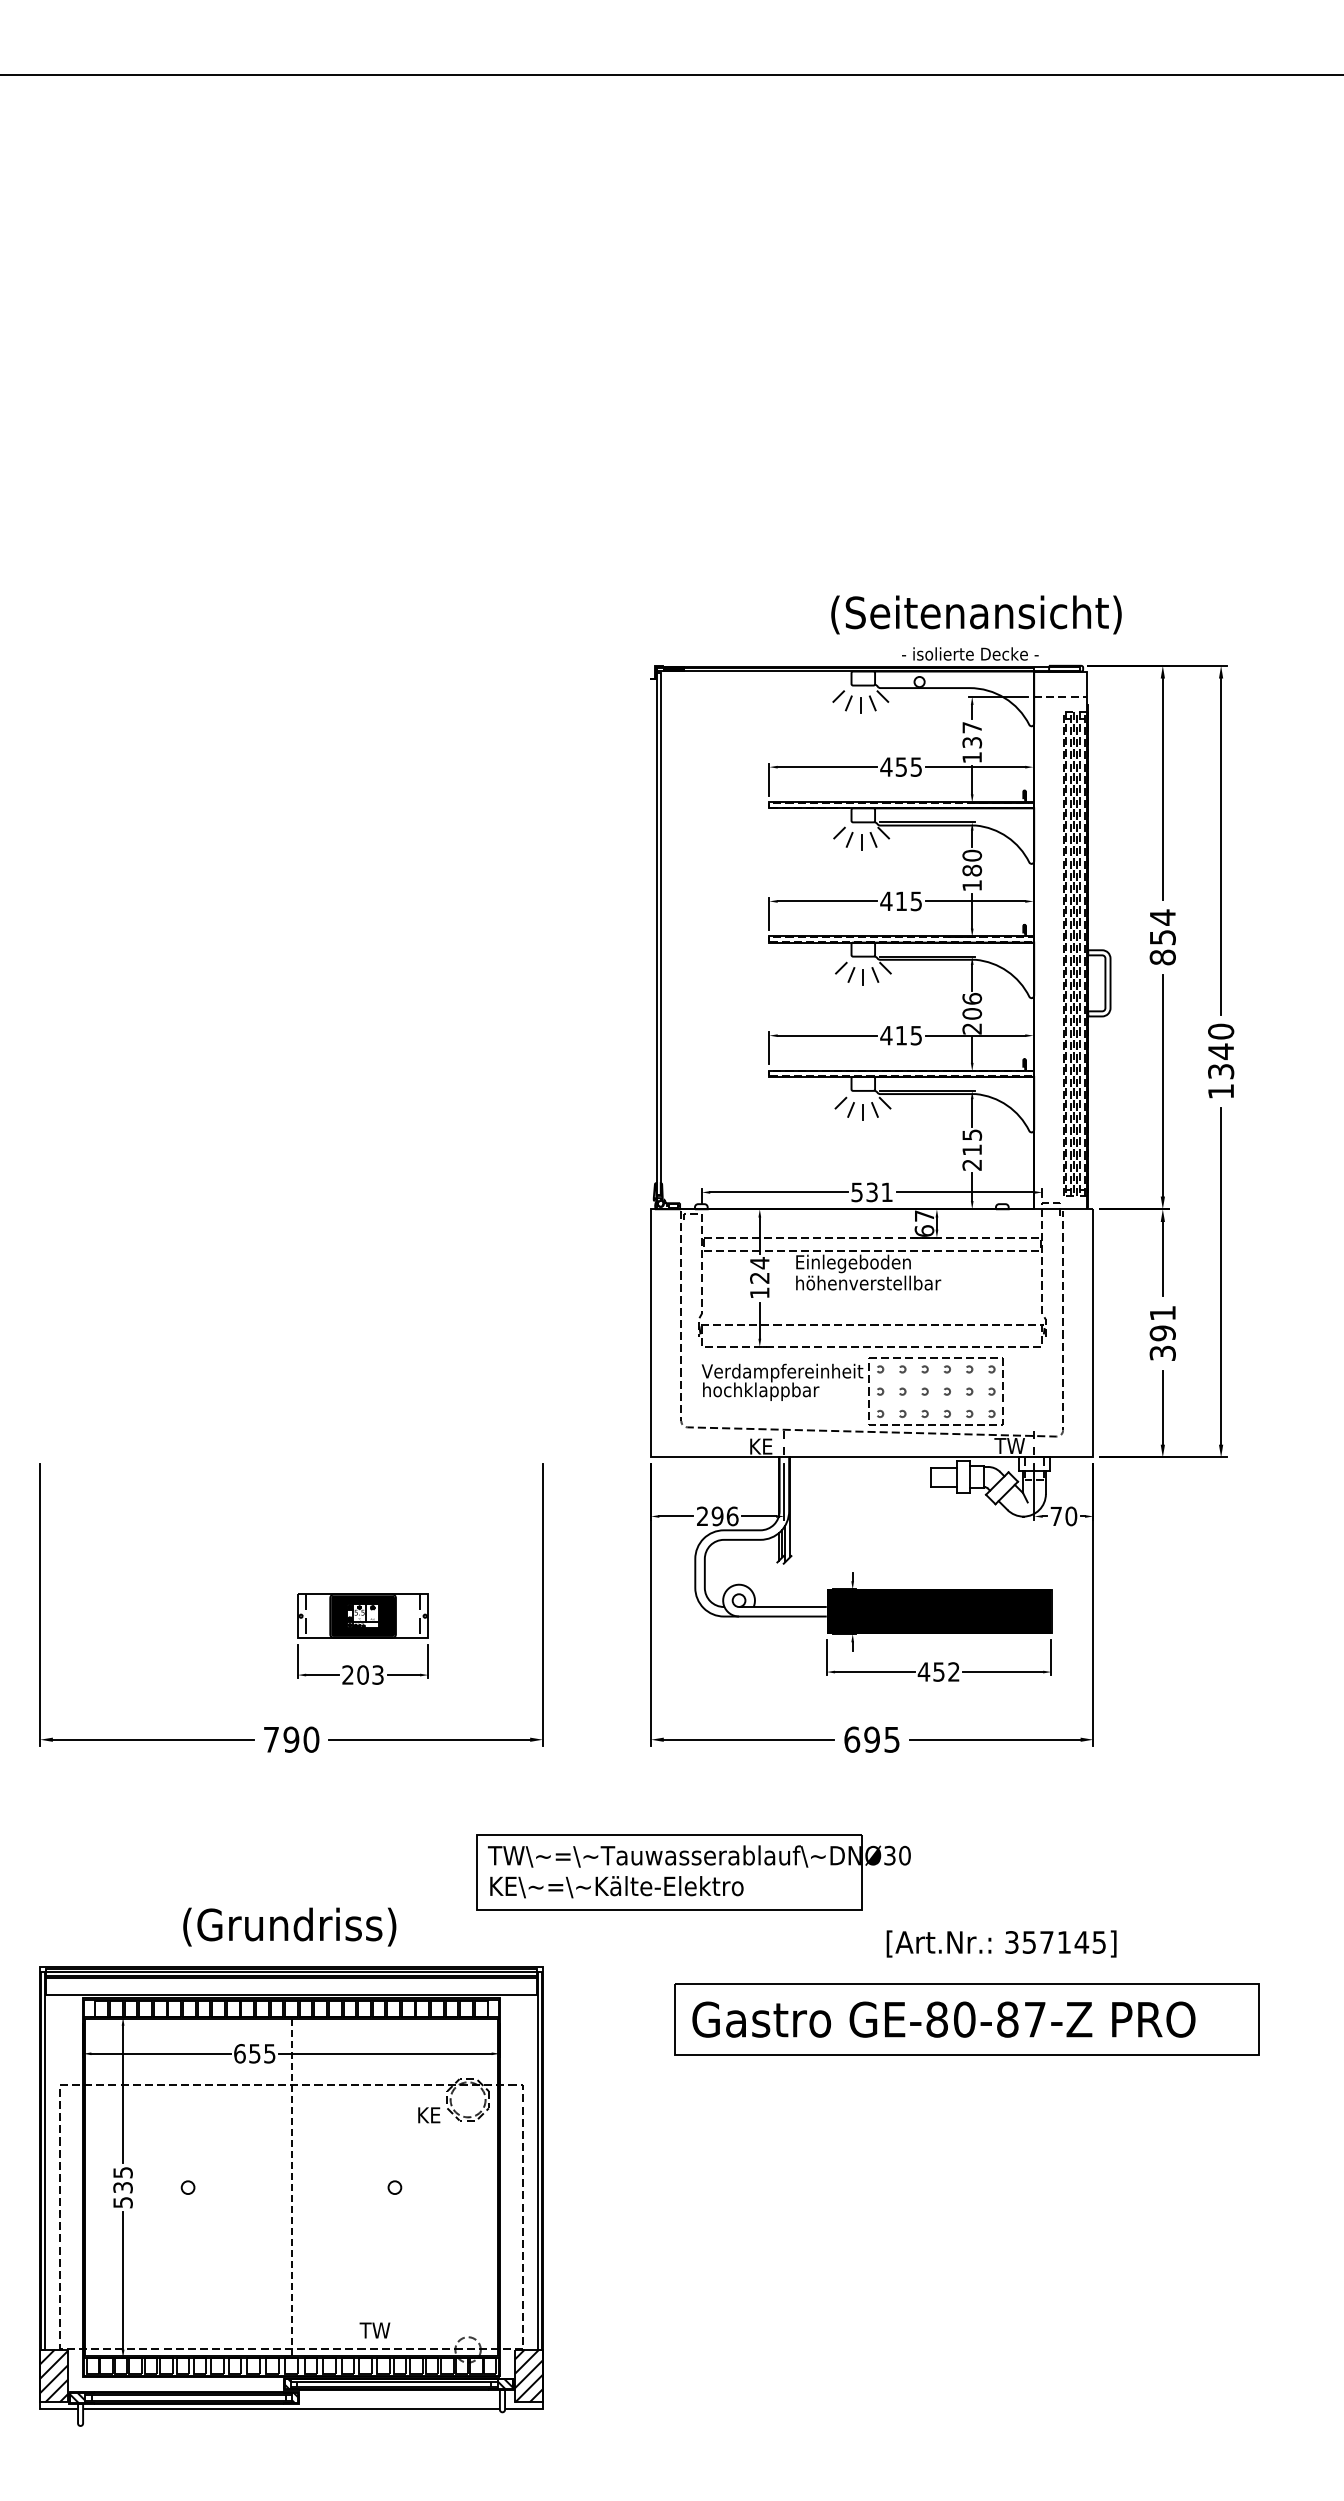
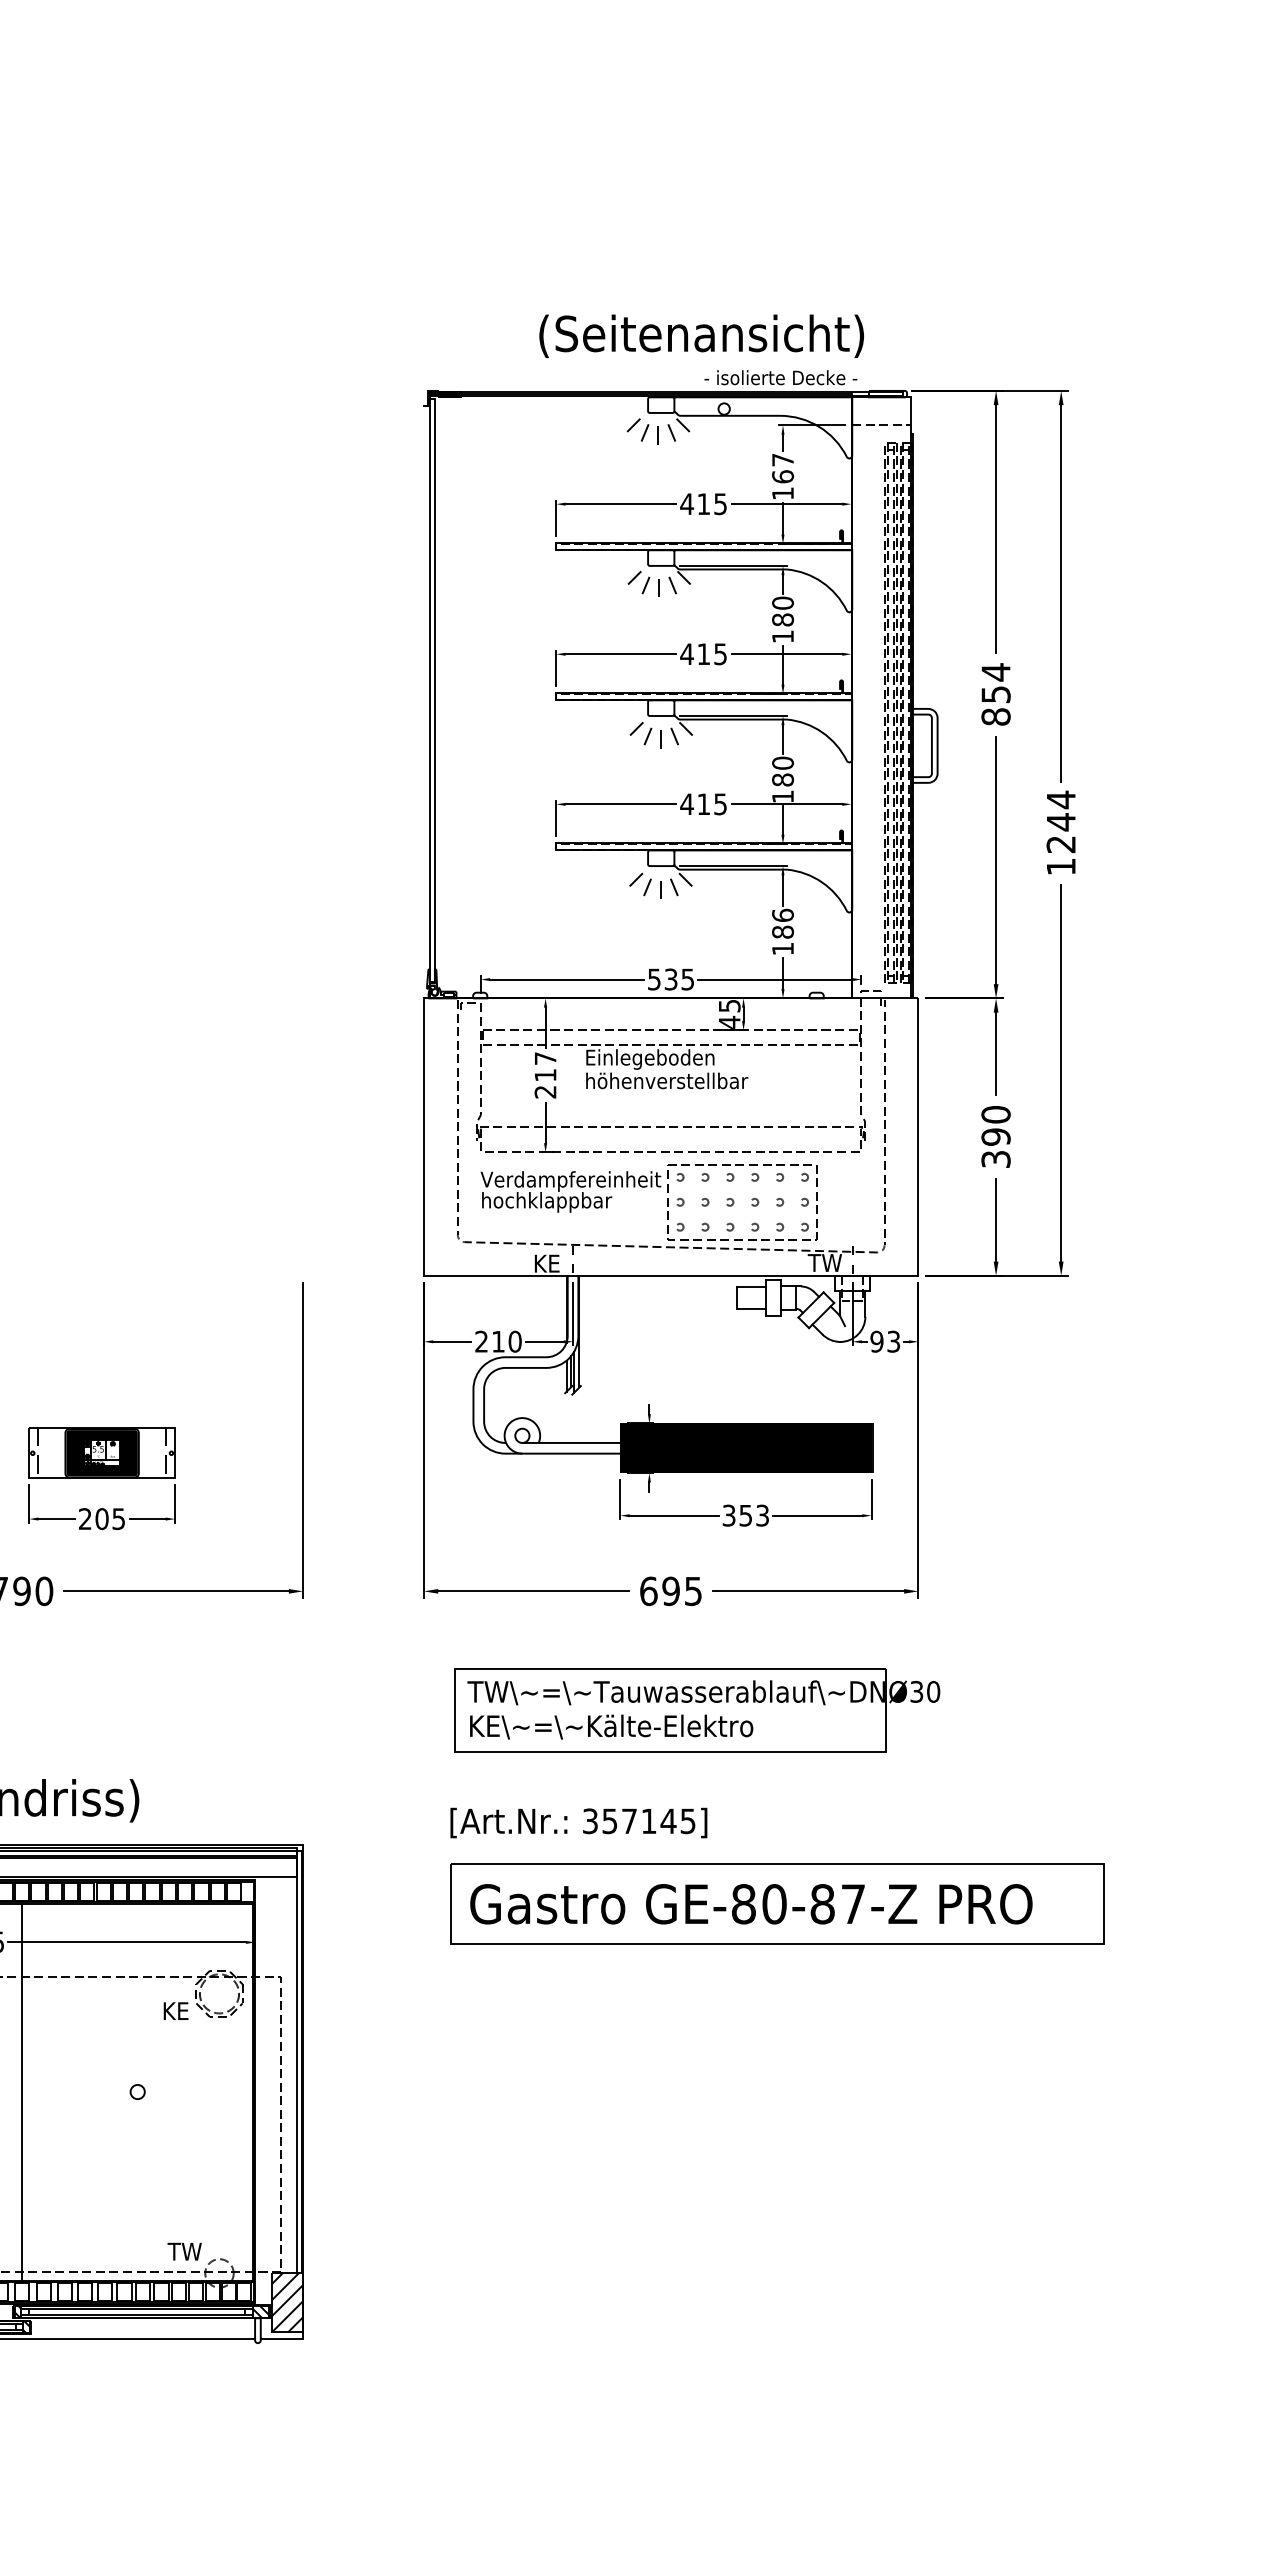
text: (976, 614) -> (701, 335), moved
text: (972, 742) -> (783, 476), 137 -> 167
text: (900, 766) -> (702, 503), 455 -> 415
text: (971, 1013) -> (782, 779), 206 -> 180
text: (1221, 1051) -> (1061, 822), 1340 -> 1244
text: (972, 1149) -> (783, 931), 215 -> 186
text: (886, 1192) -> (687, 979), 531 -> 535
text: (924, 1223) -> (729, 1014), 67 -> 45
text: (759, 1277) -> (545, 1074), 124 -> 217
text: (1162, 1313) -> (995, 1114), 391 -> 390
text: (724, 1516) -> (506, 1341), 296 -> 210
text: (1063, 1516) -> (885, 1341), 70 -> 93
text: (938, 1671) -> (745, 1515), 452 -> 353
text: (378, 1674) -> (119, 1518), 203 -> 205
part: (693, 1872) -> (697, 1710), moved
text: (1001, 1943) -> (578, 1822), moved
line: (291, 2187) -> (22, 2091), dashed -> solid
text: (374, 2330) -> (184, 2251), moved

